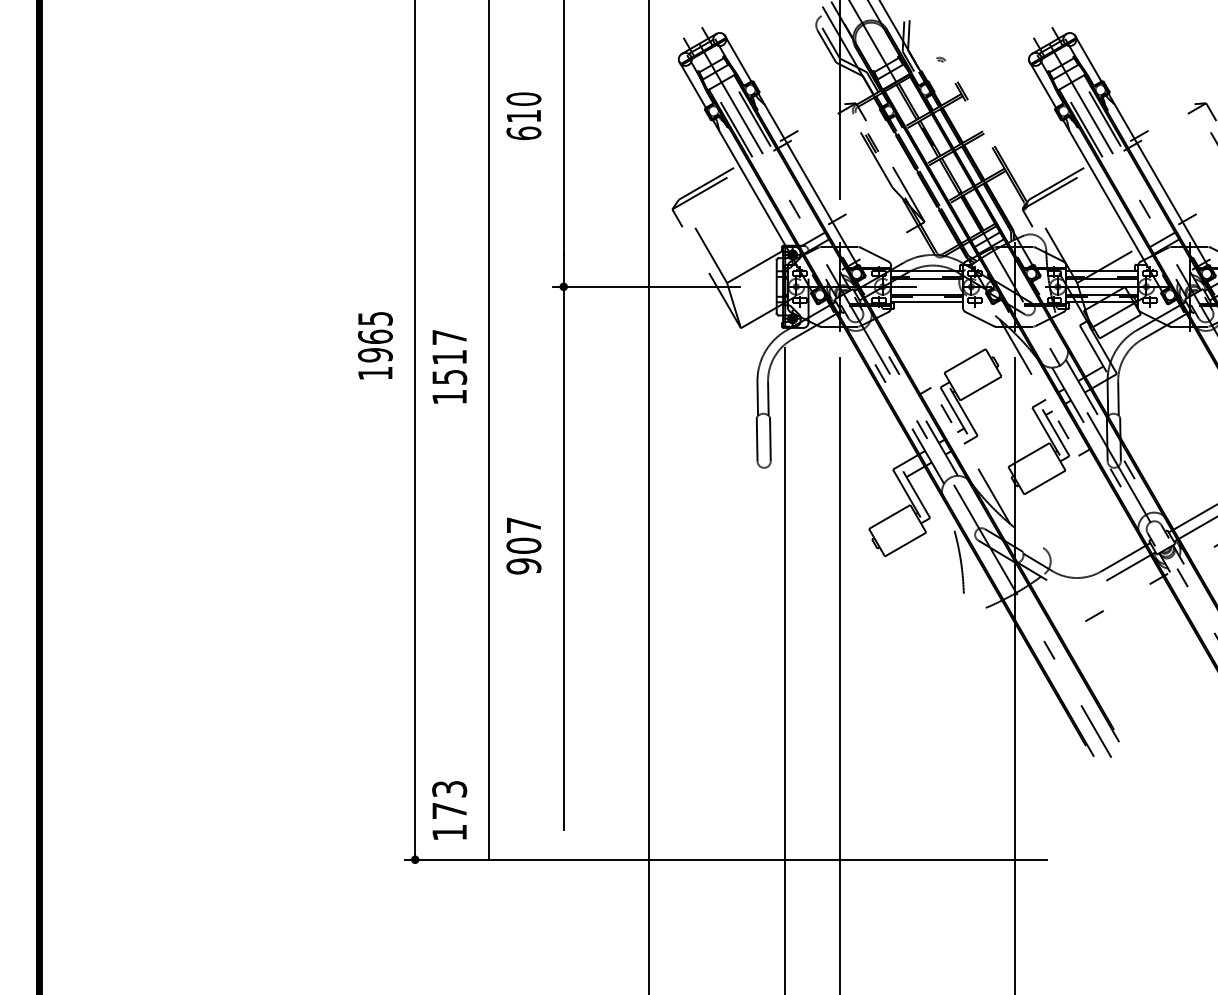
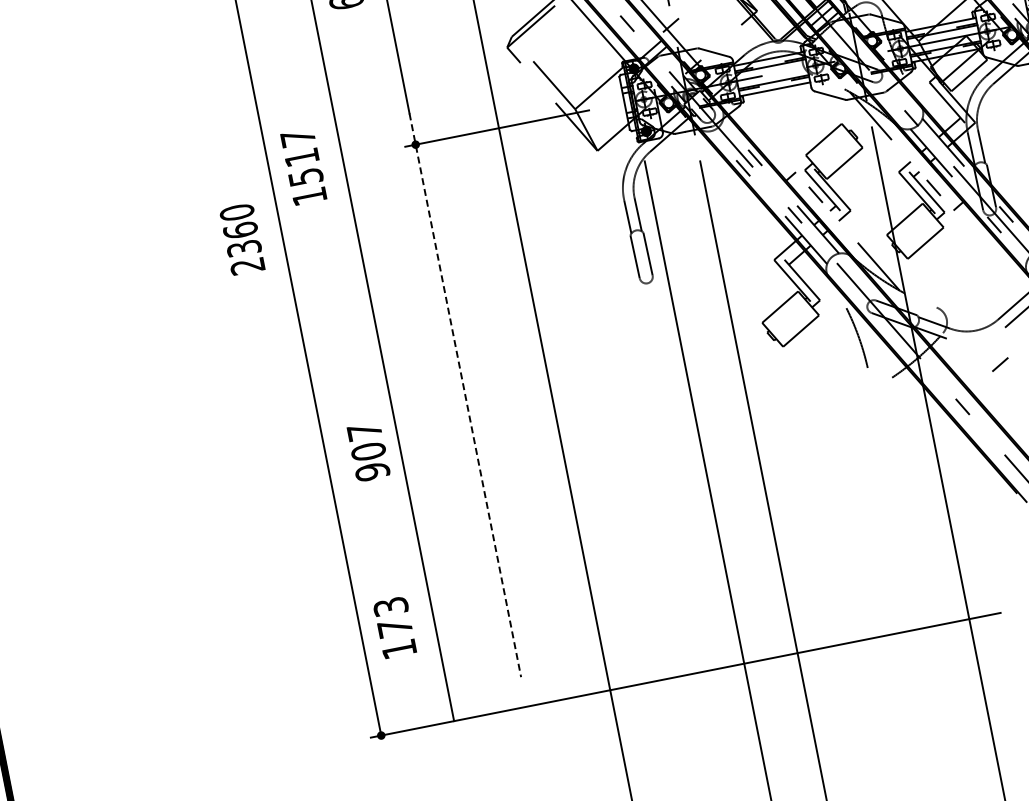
text: (374, 345) -> (241, 239), 1965 -> 2360
text: (449, 366) -> (303, 166), moved
line: (563, 542) -> (465, 395), solid -> dashed
text: (523, 545) -> (368, 451), moved
text: (449, 810) -> (394, 627), moved

